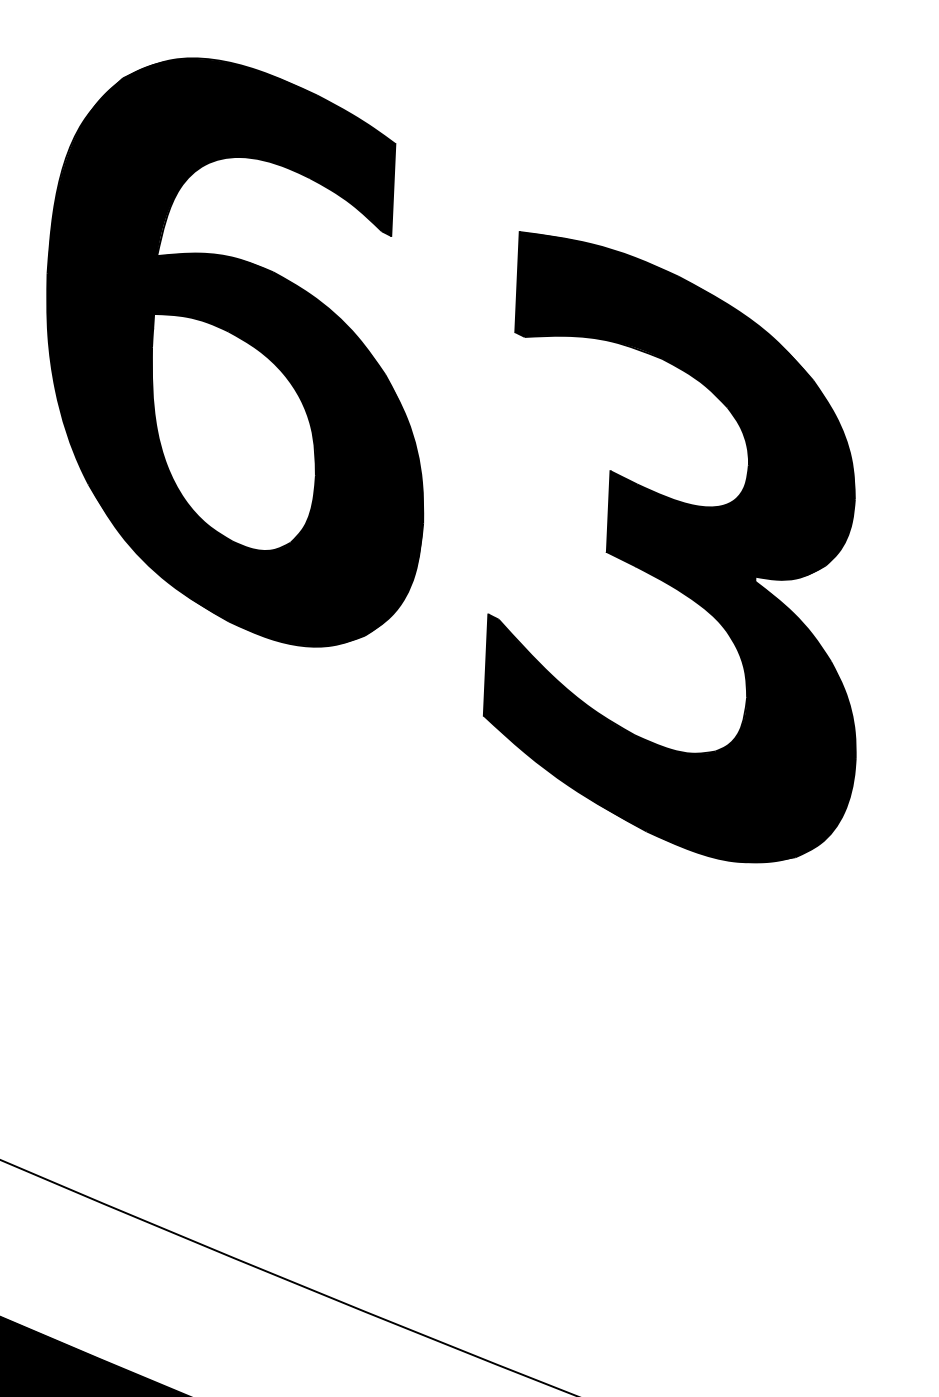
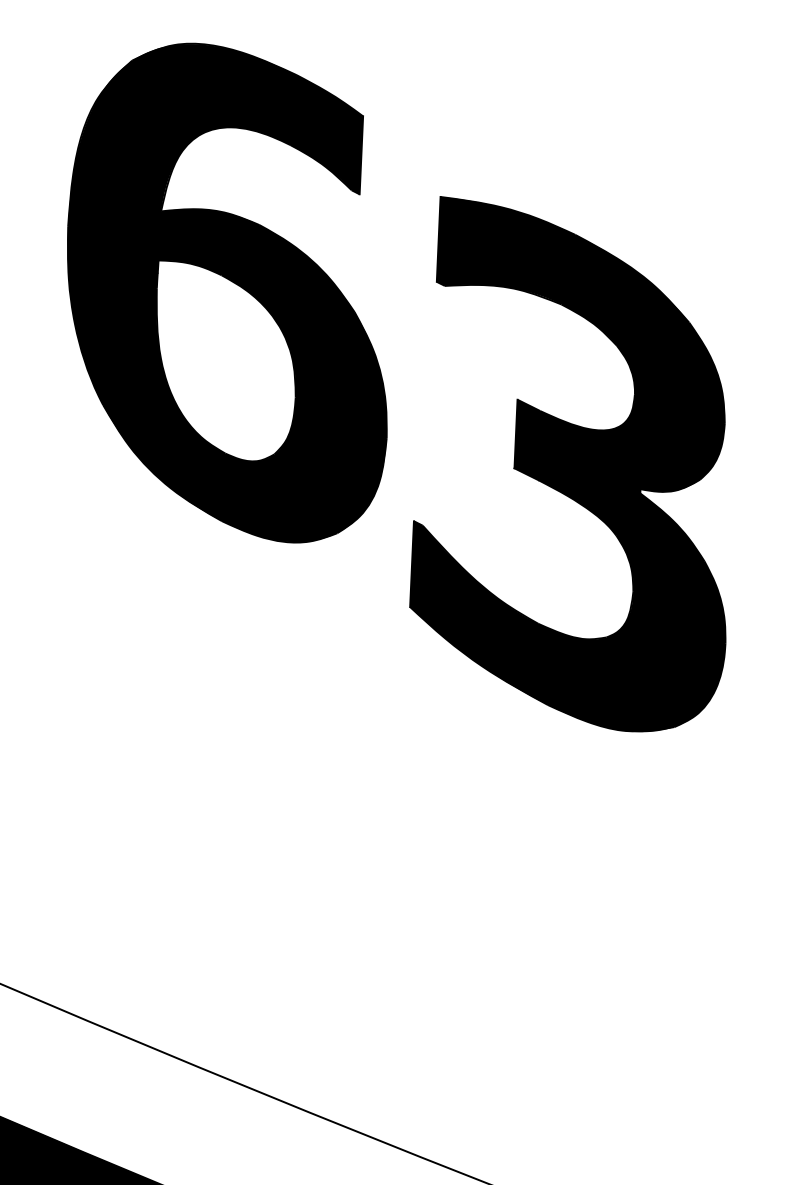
part: (235, 351) -> (227, 292), moved

